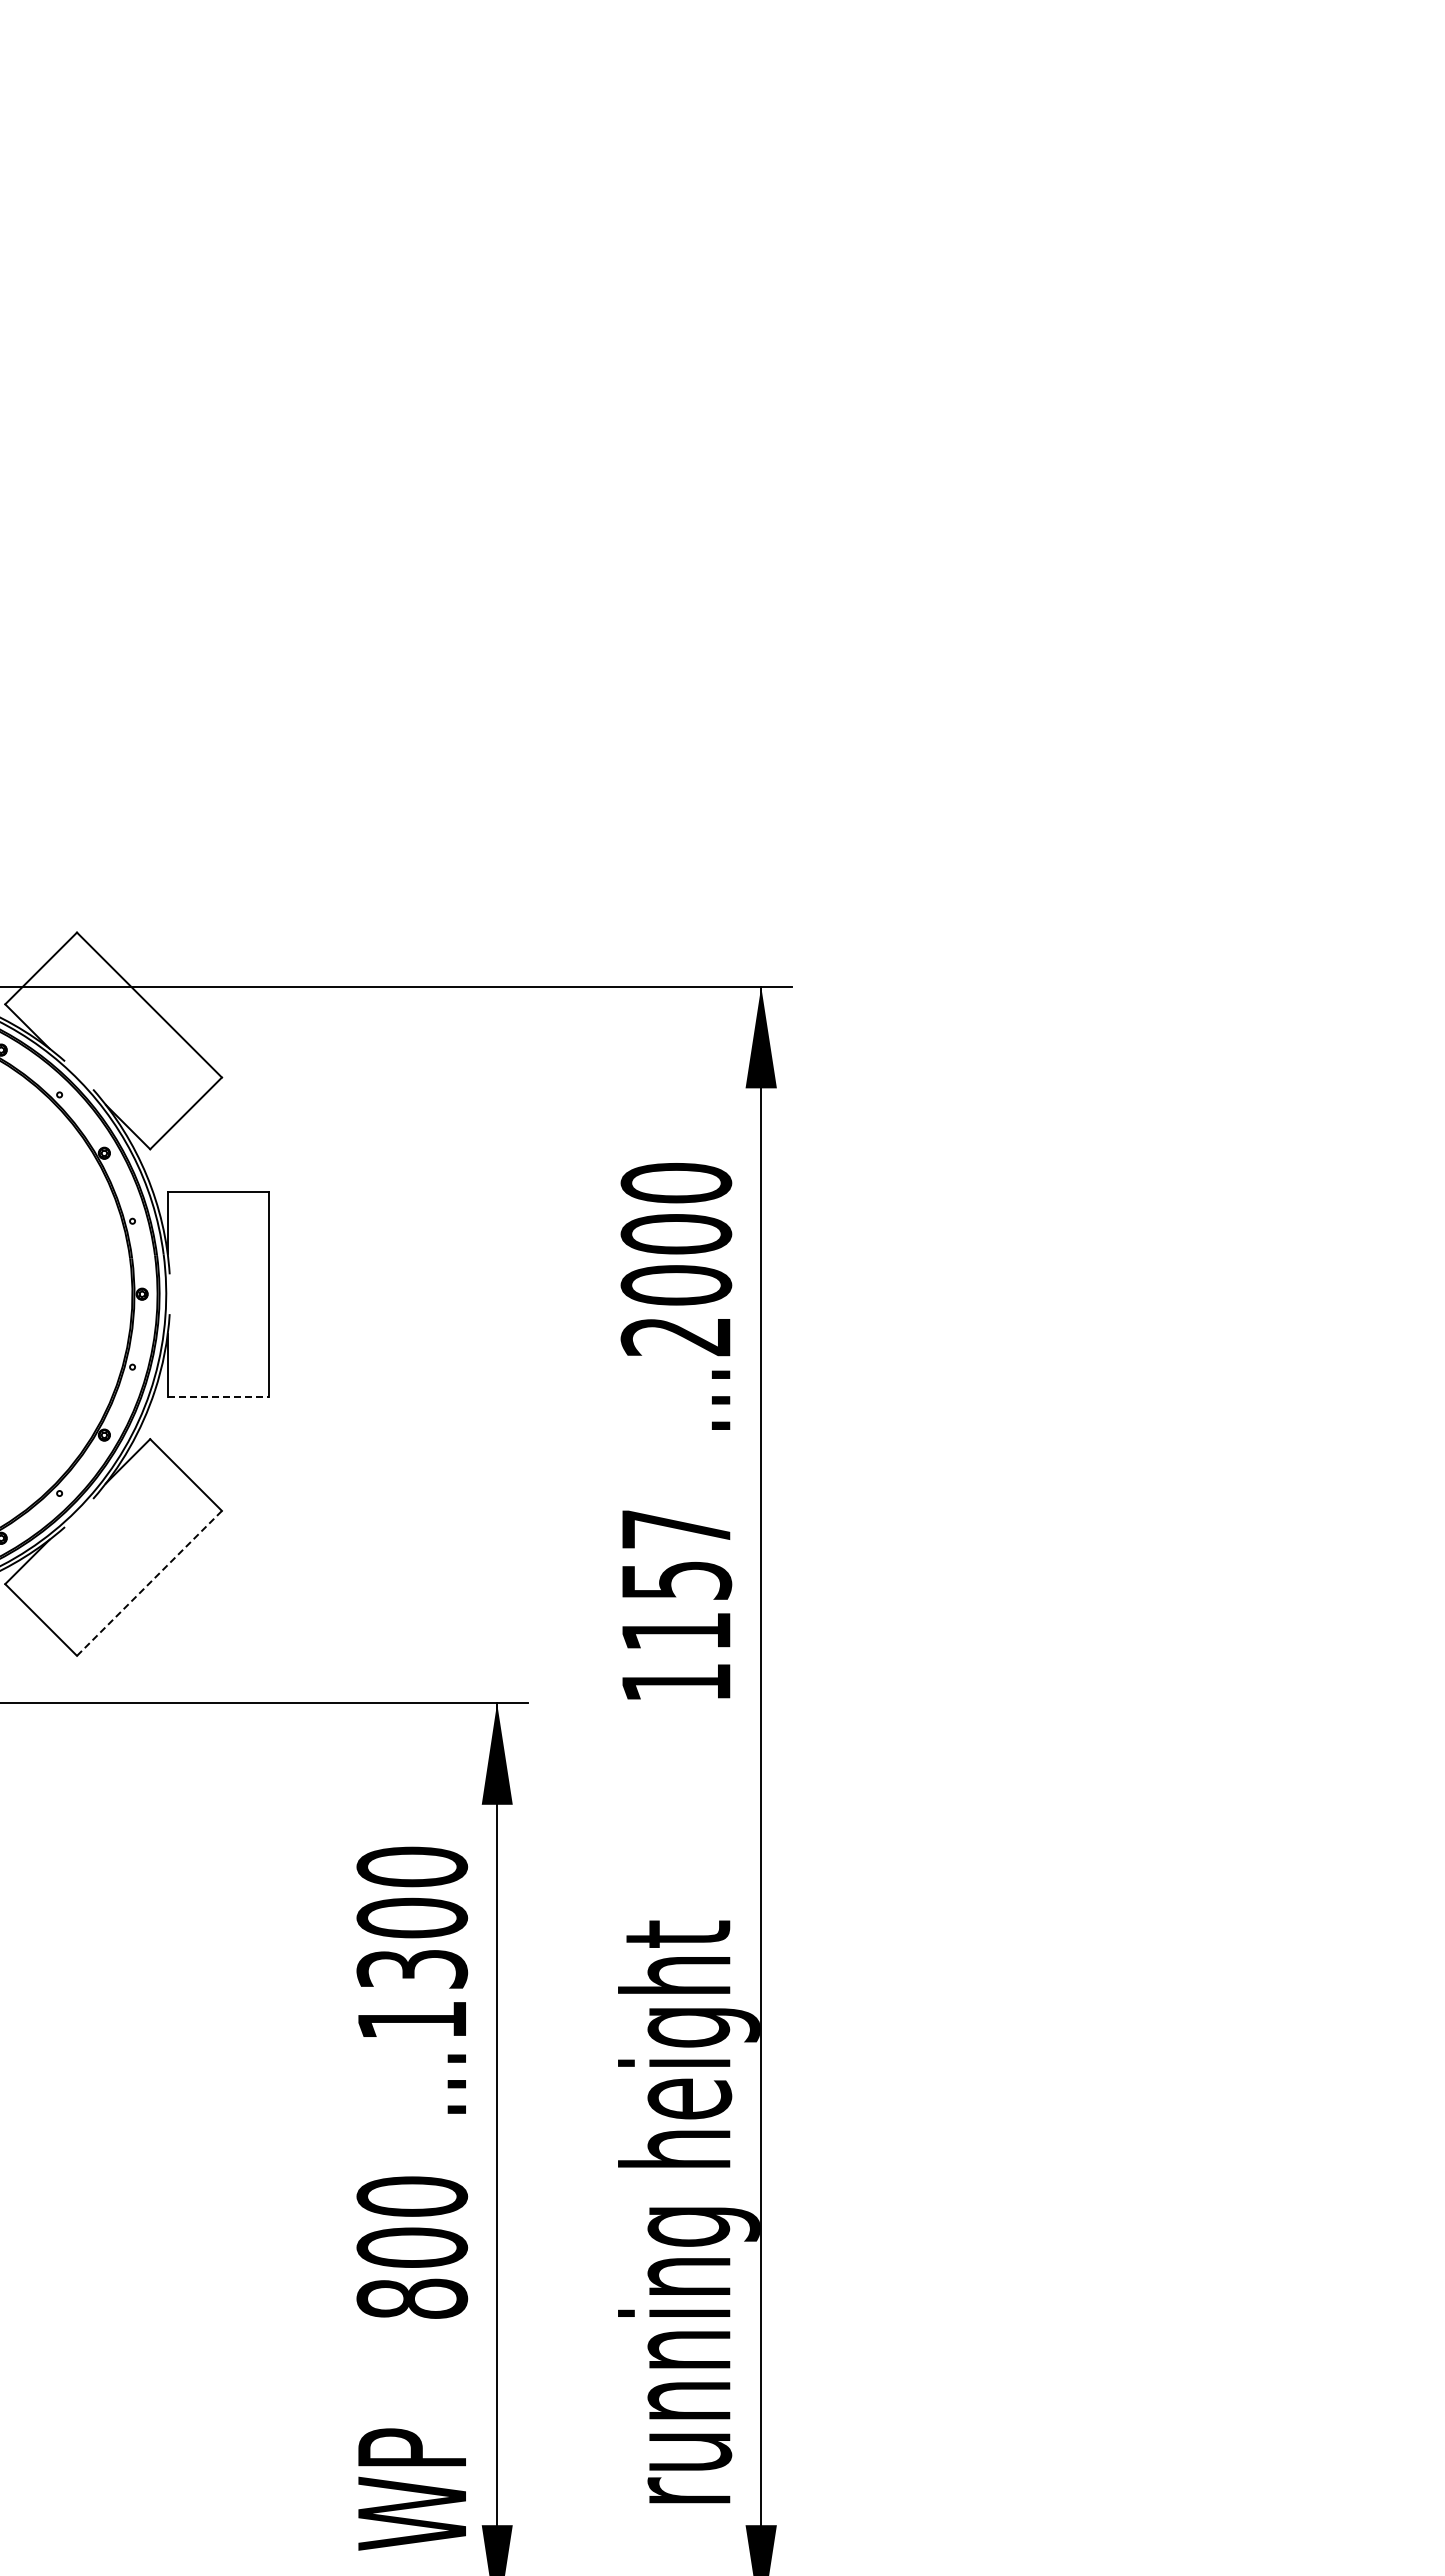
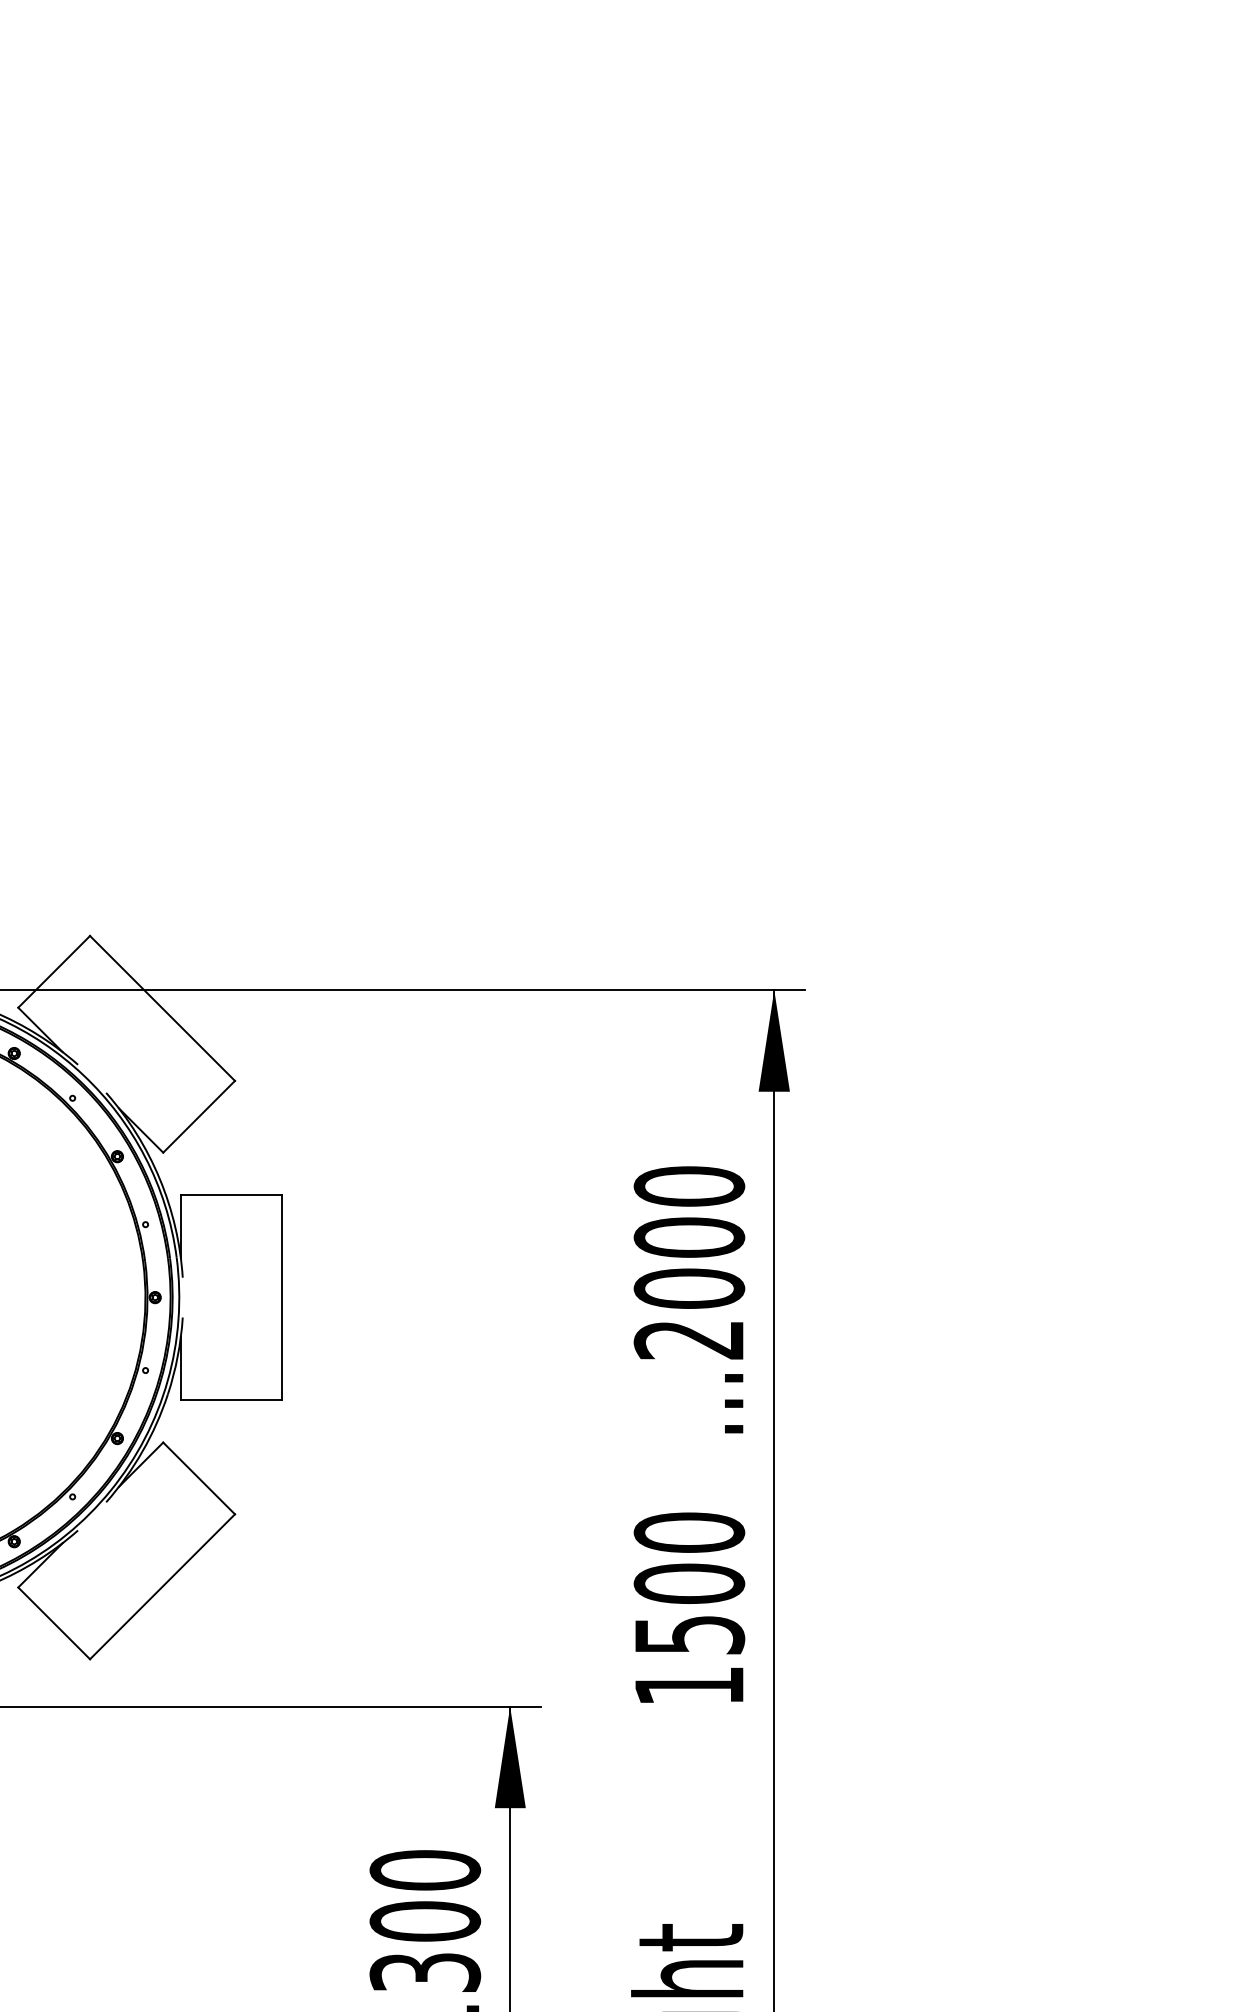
line: (218, 1396) -> (231, 1399), dashed -> solid
text: (676, 1579) -> (689, 1582), 1157 -> 1500
line: (149, 1583) -> (162, 1586), dashed -> solid

